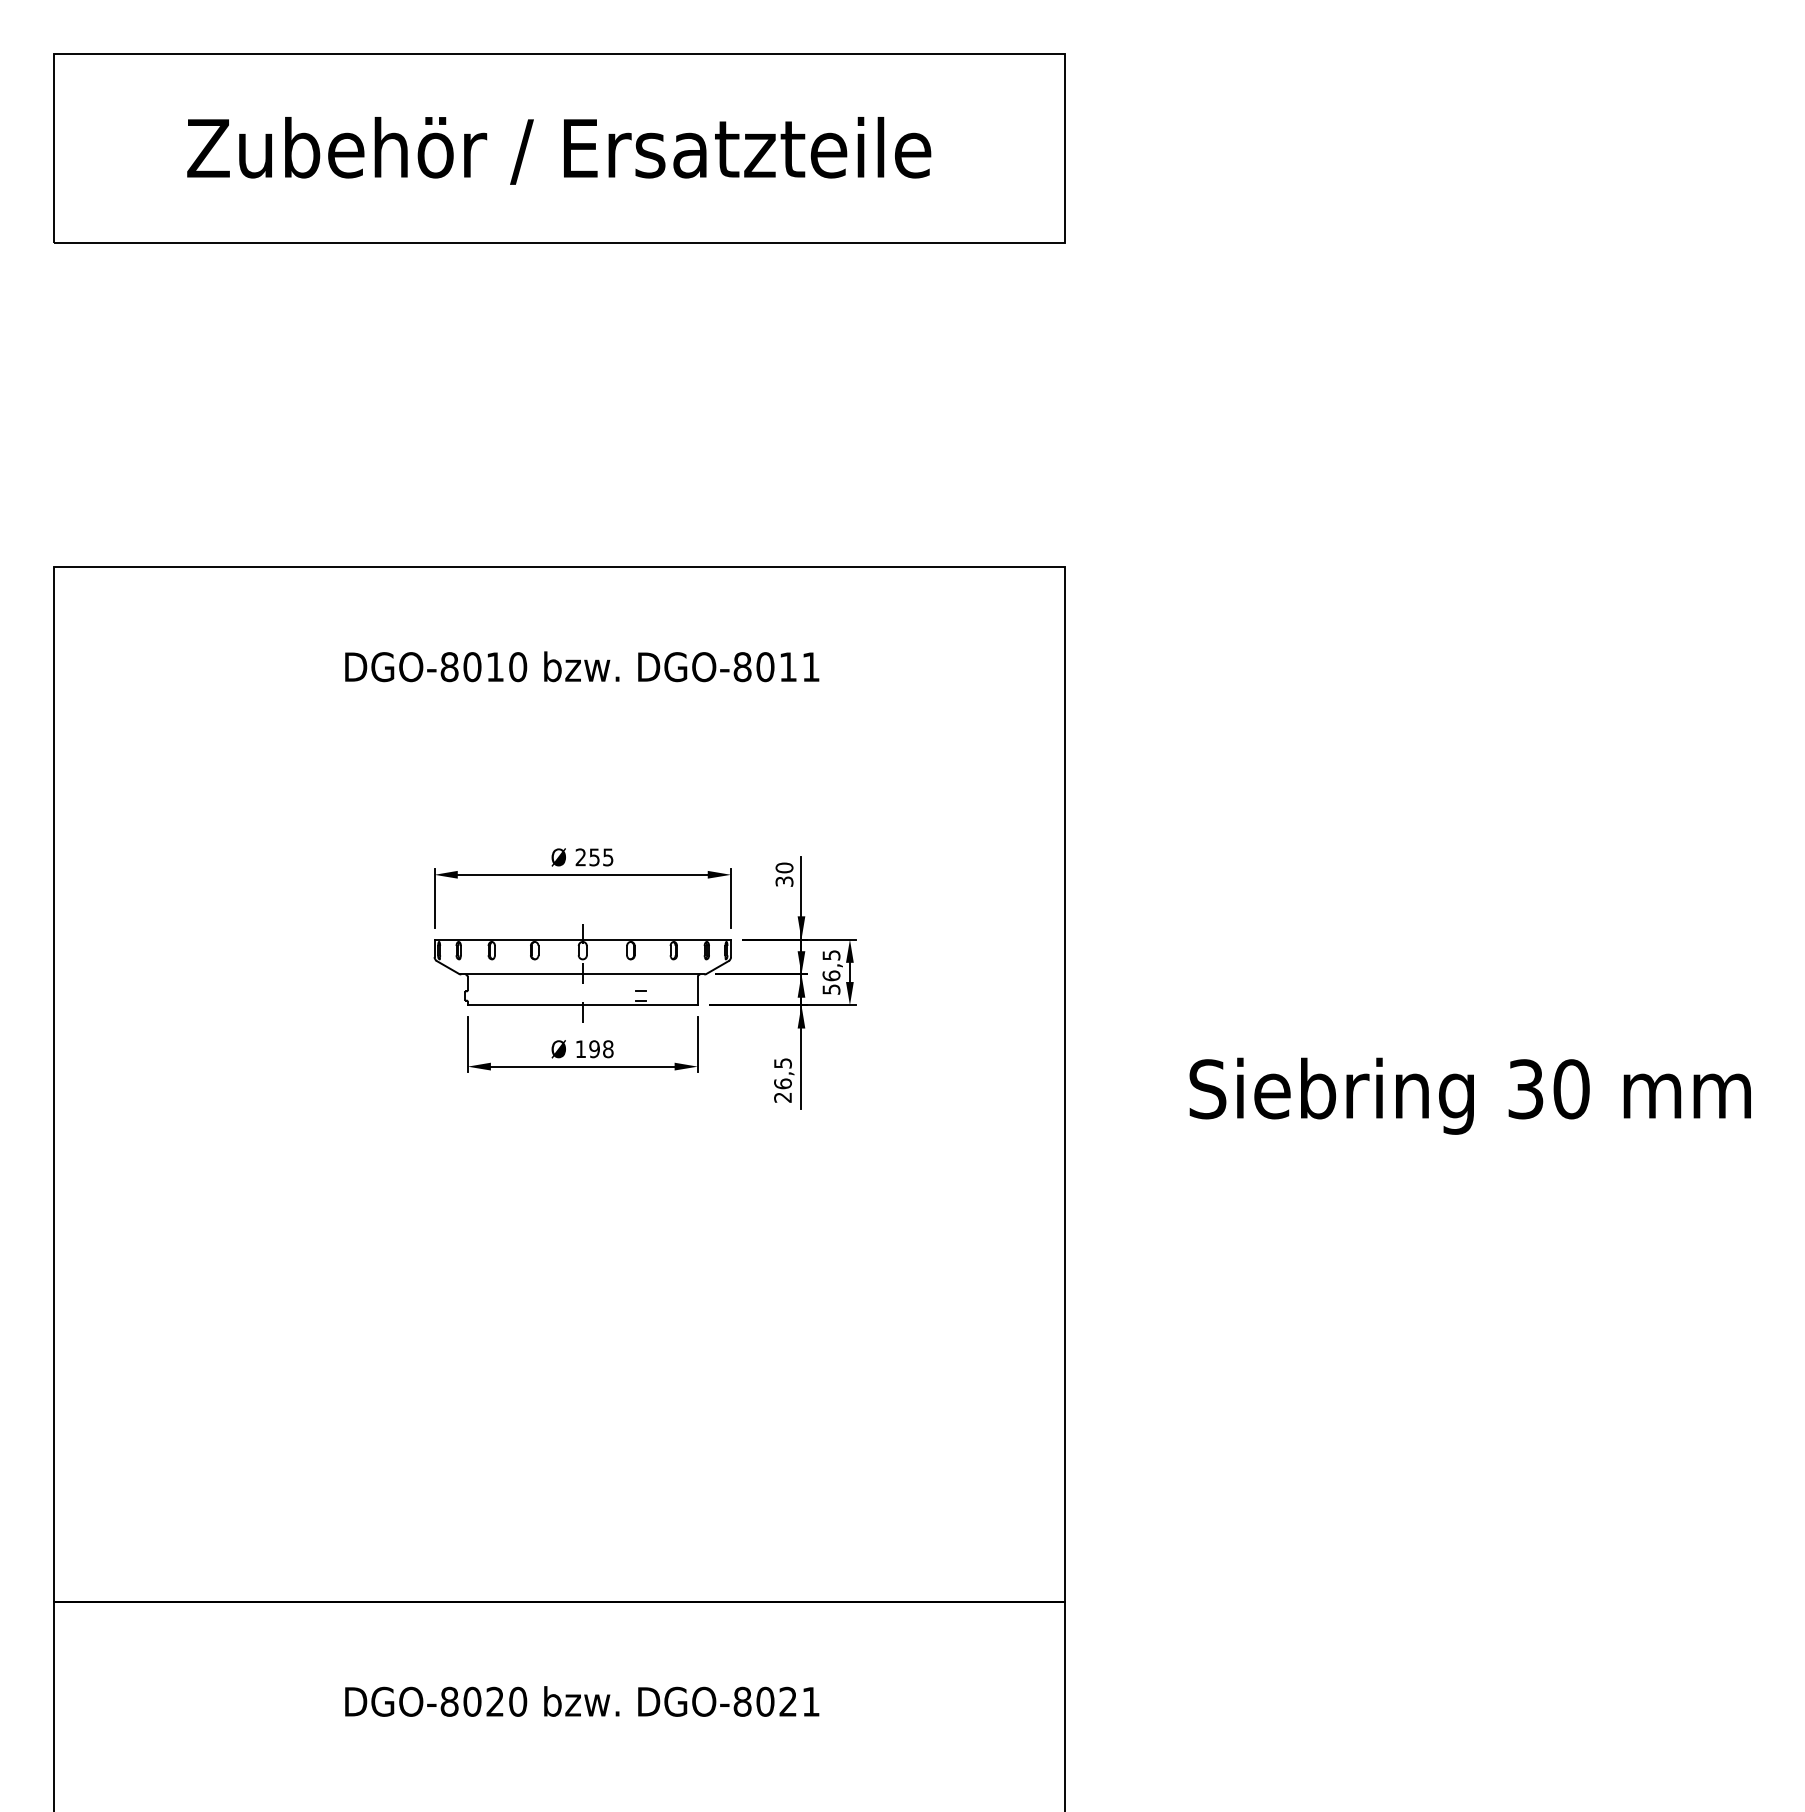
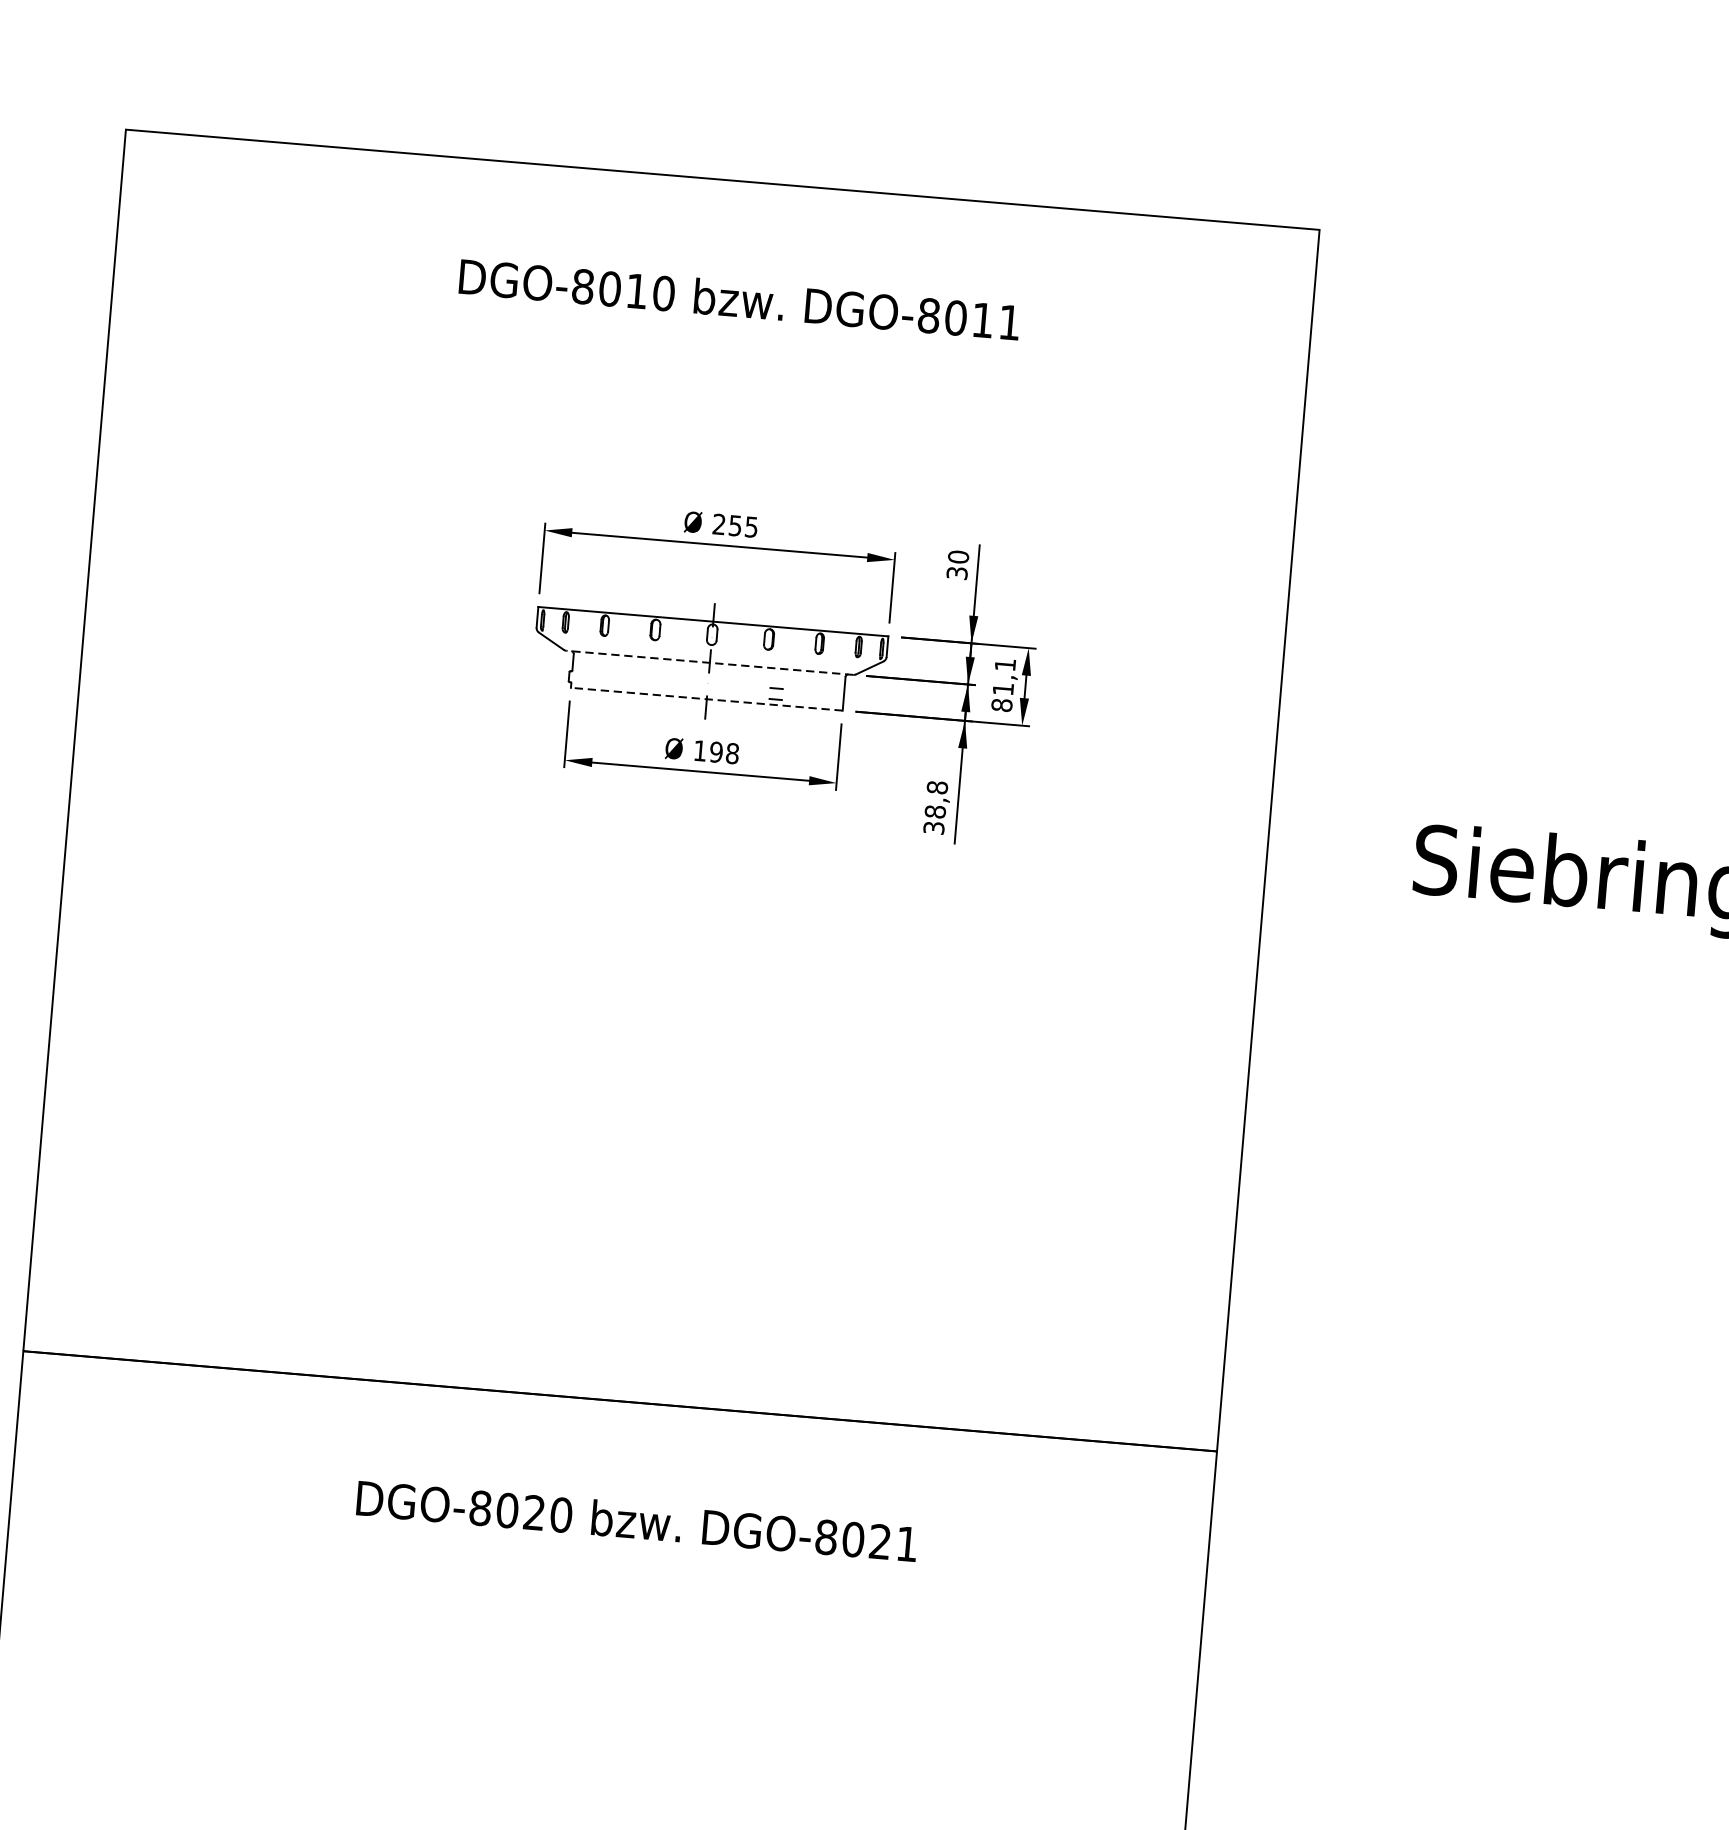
text: (831, 972) -> (1003, 685), 56,5 -> 81,1
line: (582, 974) -> (709, 662), solid -> dashed
line: (582, 1005) -> (706, 699), solid -> dashed
text: (782, 1080) -> (935, 807), 26,5 -> 38,8

